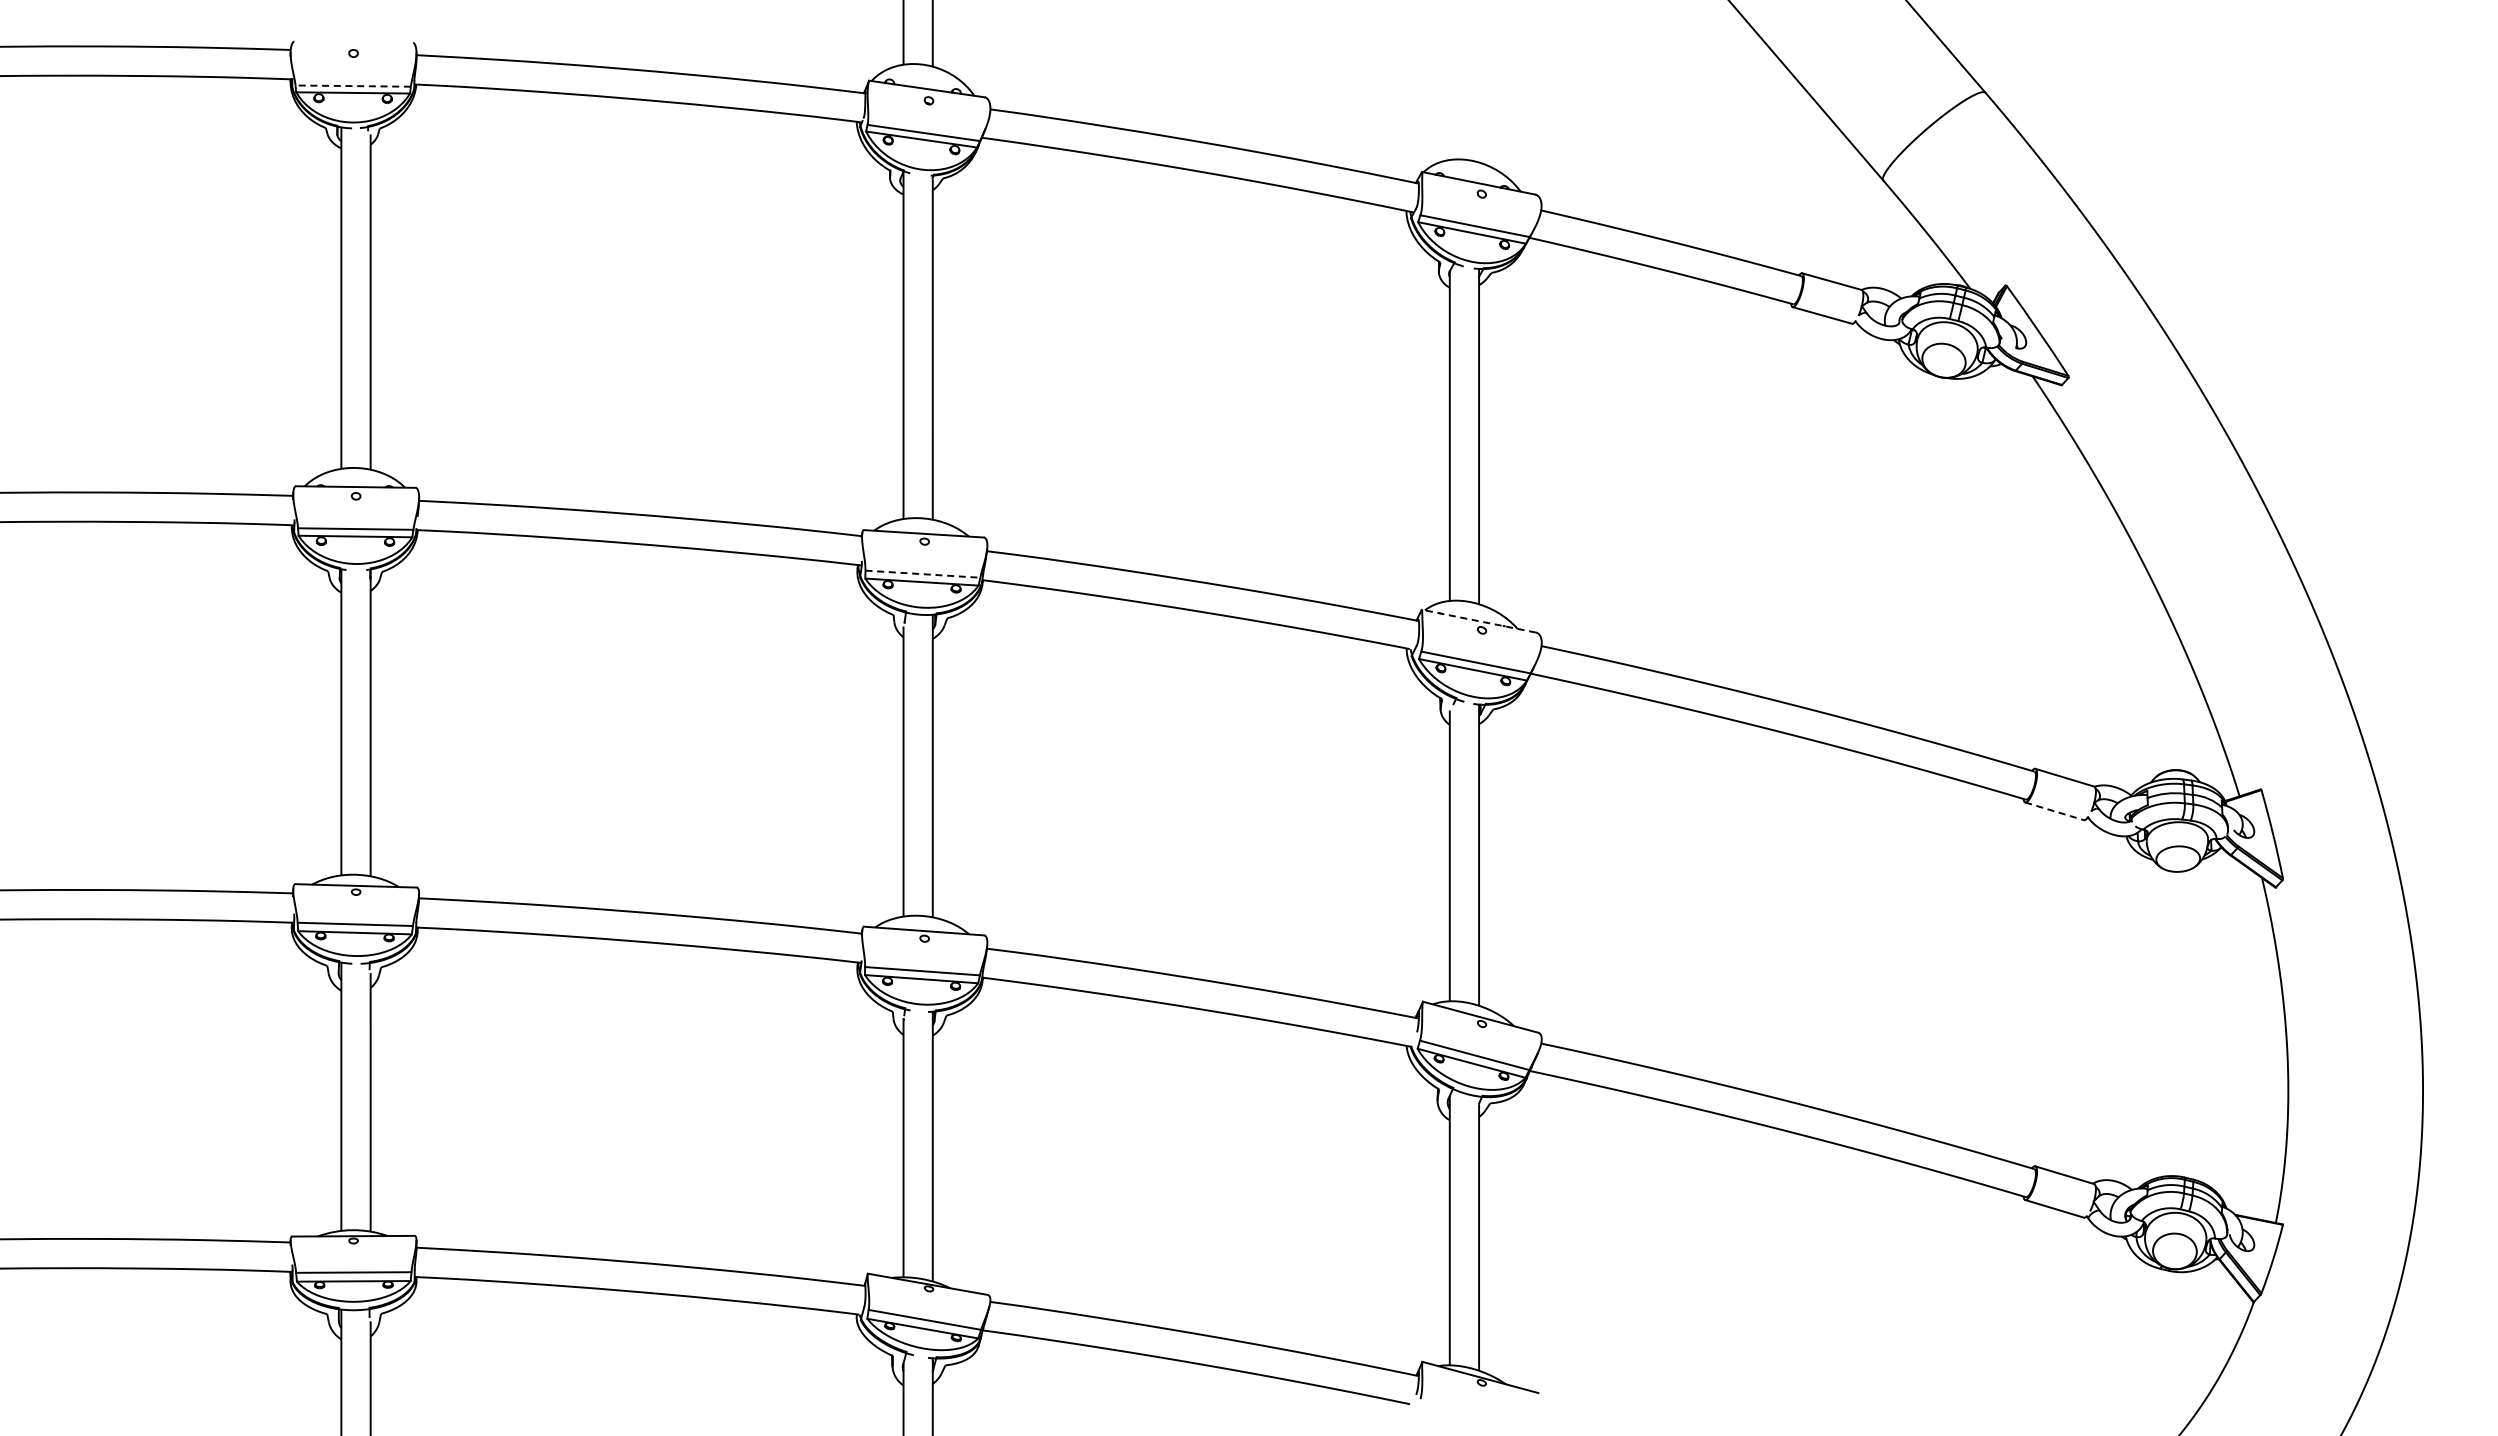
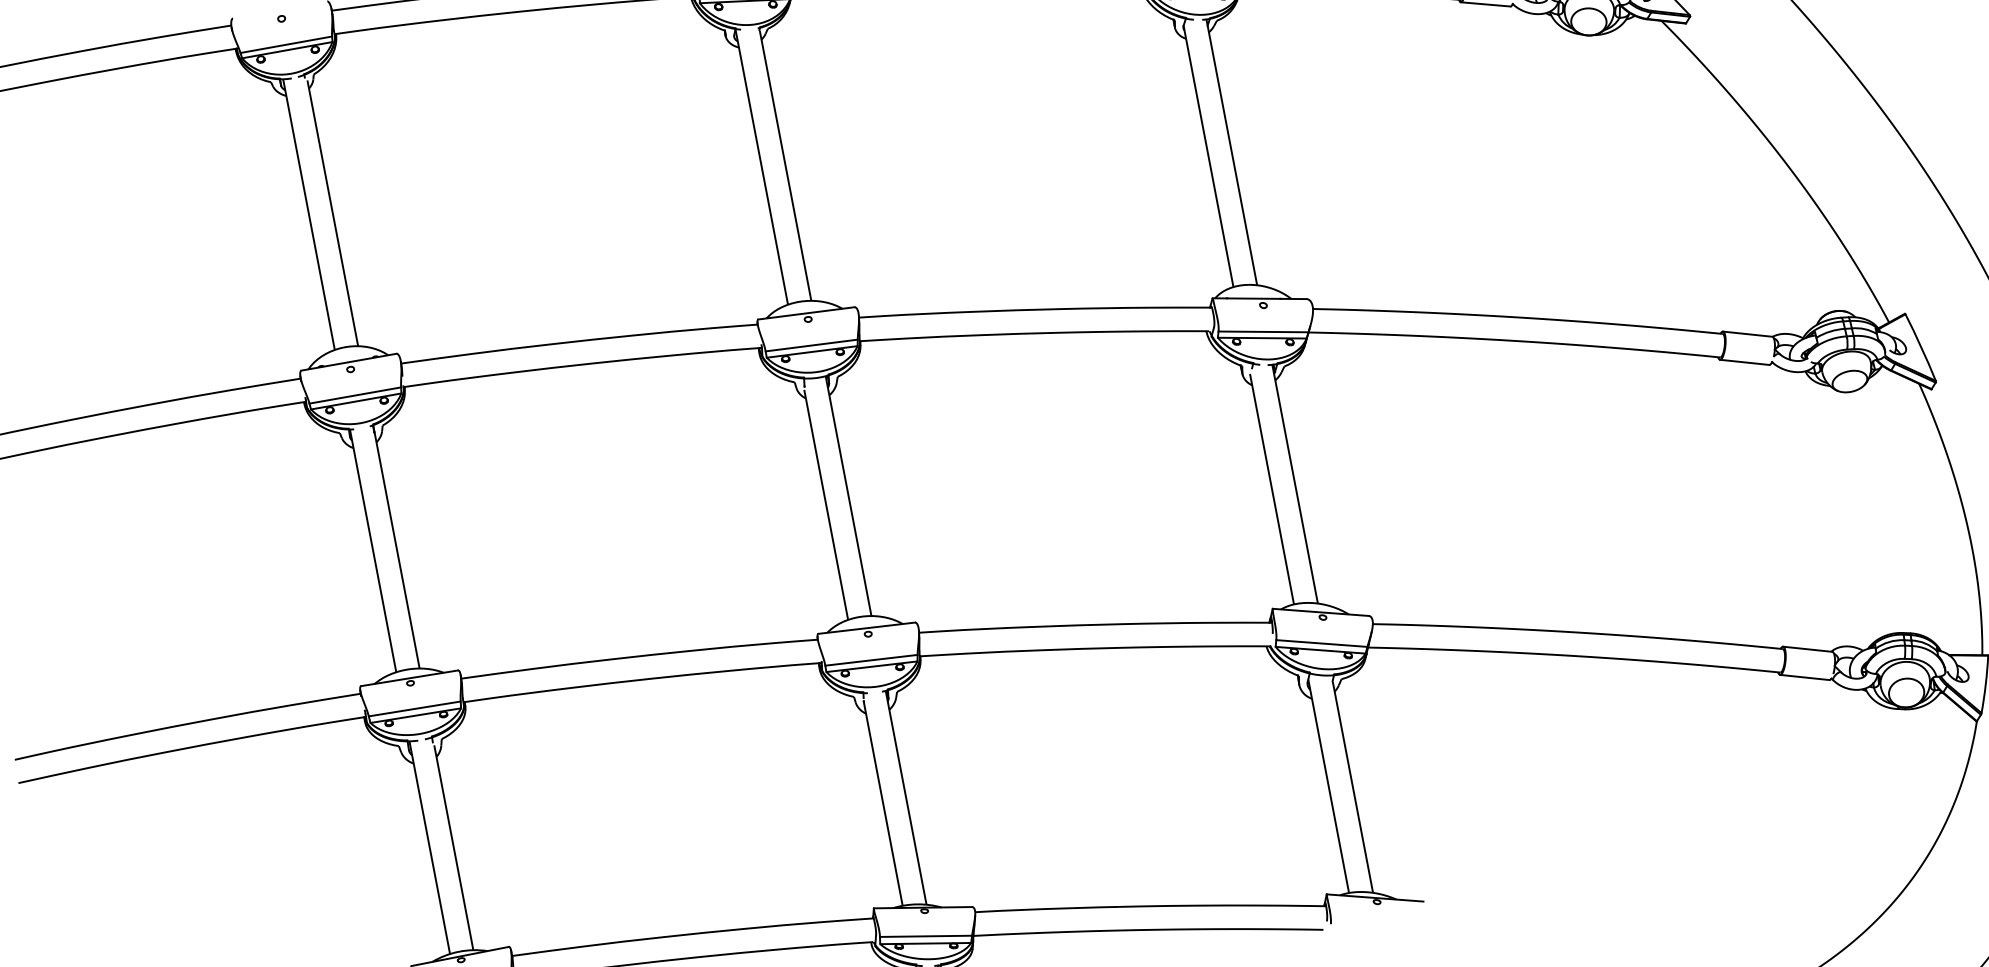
line: (353, 86) -> (286, 45), dashed -> solid
line: (922, 574) -> (811, 345), dashed -> solid
line: (1478, 621) -> (1259, 299), dashed -> solid
line: (2054, 811) -> (1744, 362), dashed -> solid

